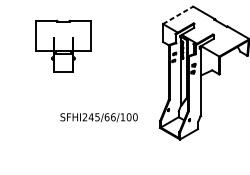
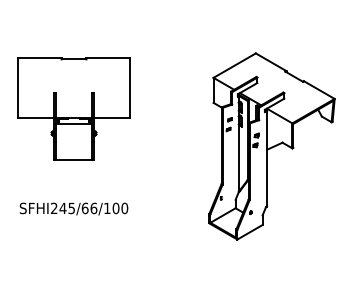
line: (178, 15) -> (235, 65), dashed -> solid
part: (63, 45) -> (73, 108), size x1.43
text: (98, 117) -> (73, 208), moved

